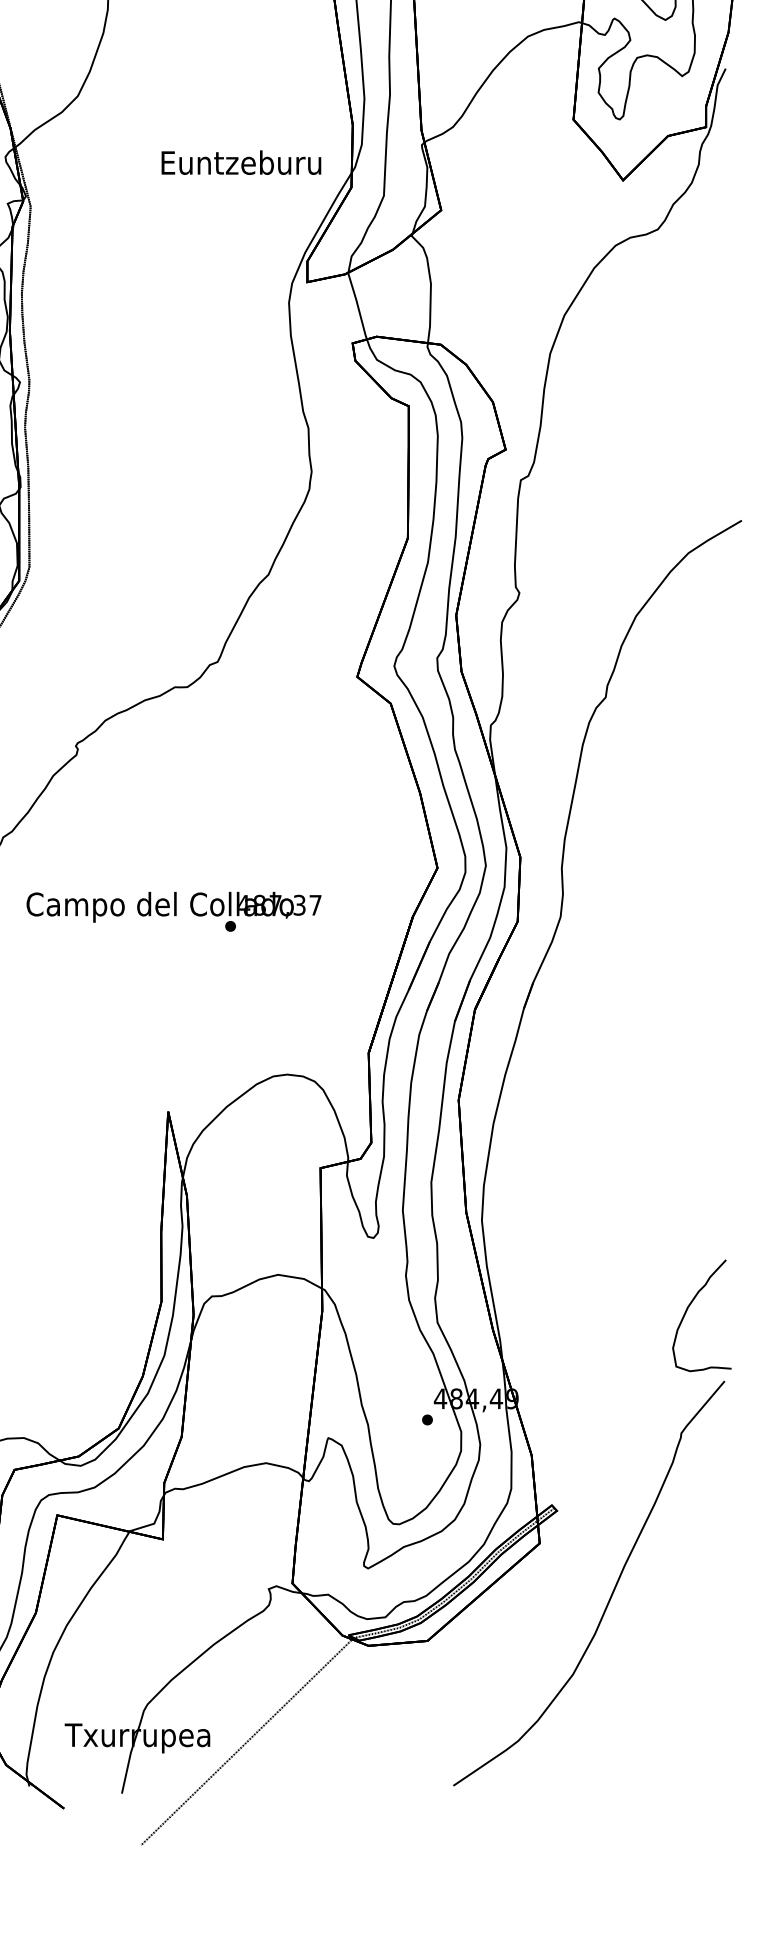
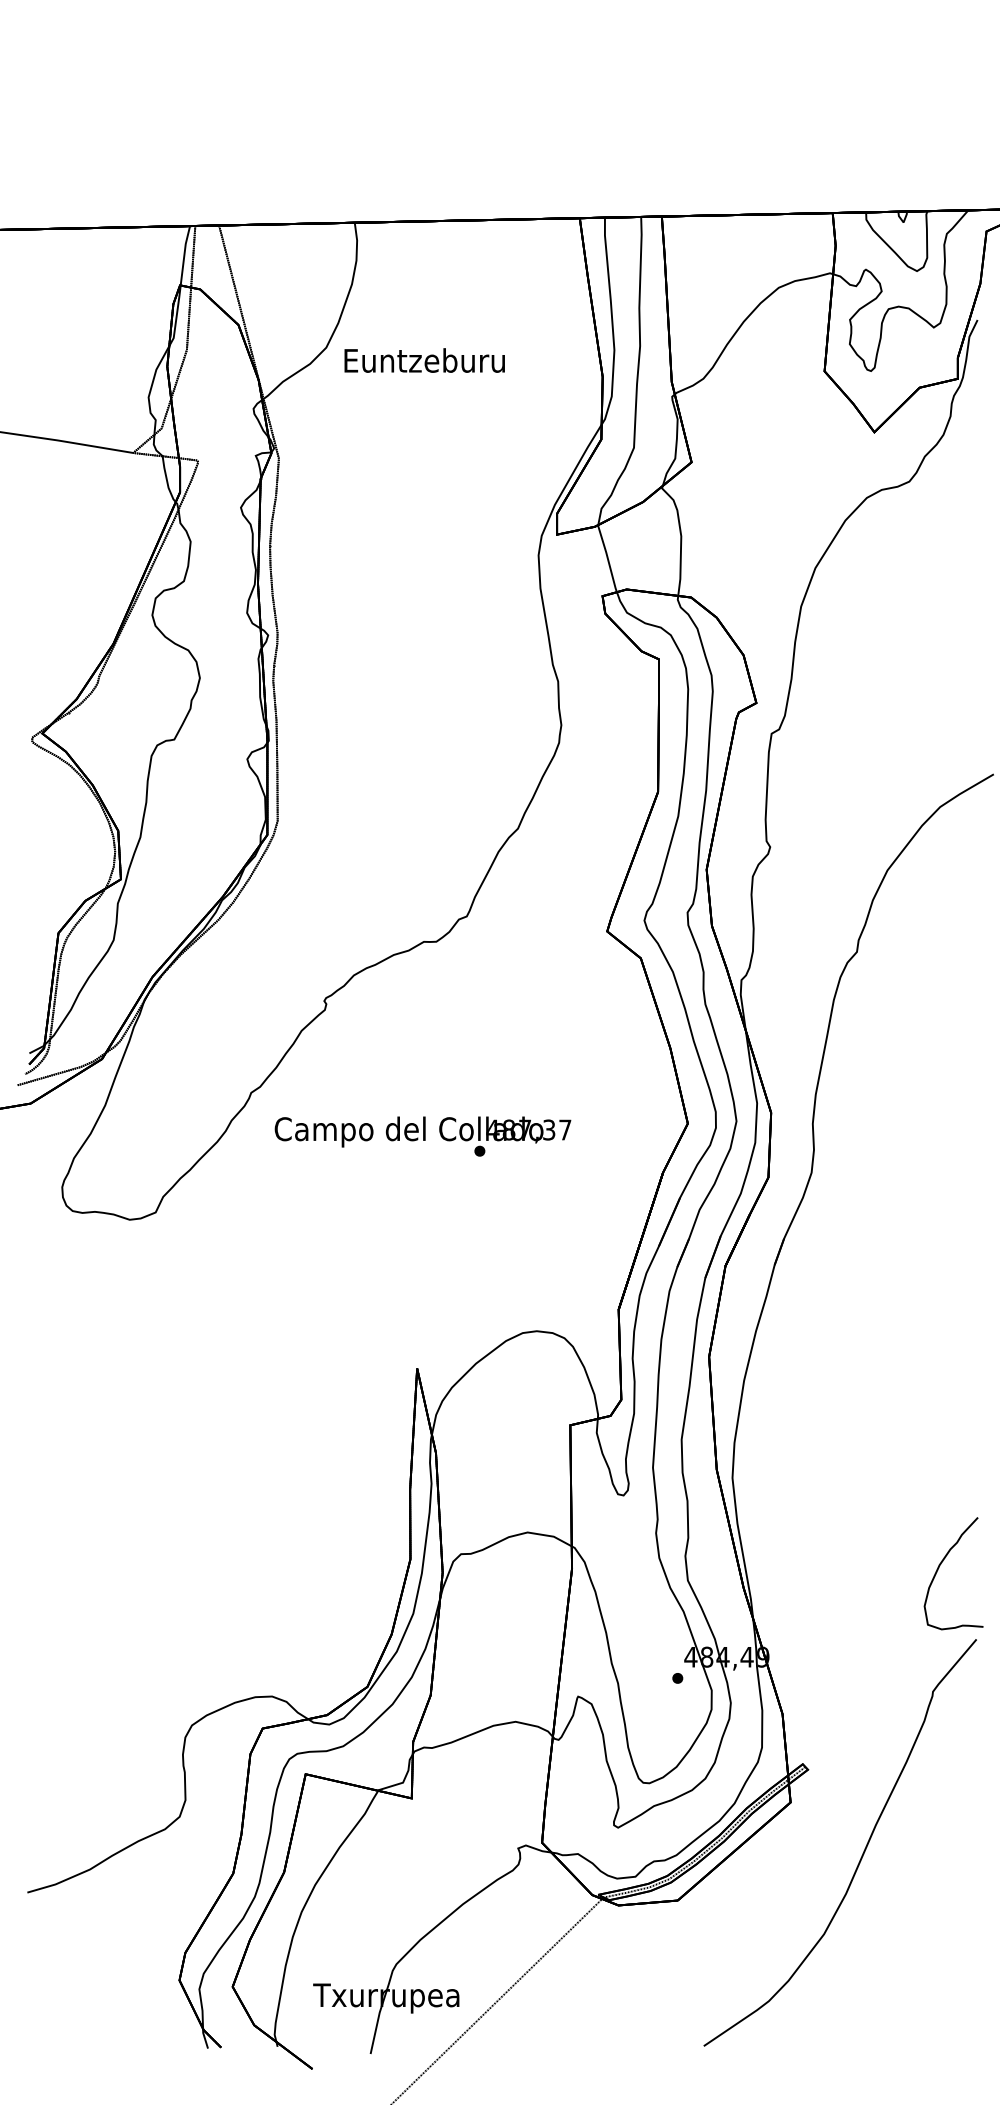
text: (241, 162) -> (424, 360), moved
text: (173, 911) -> (422, 1136), moved

